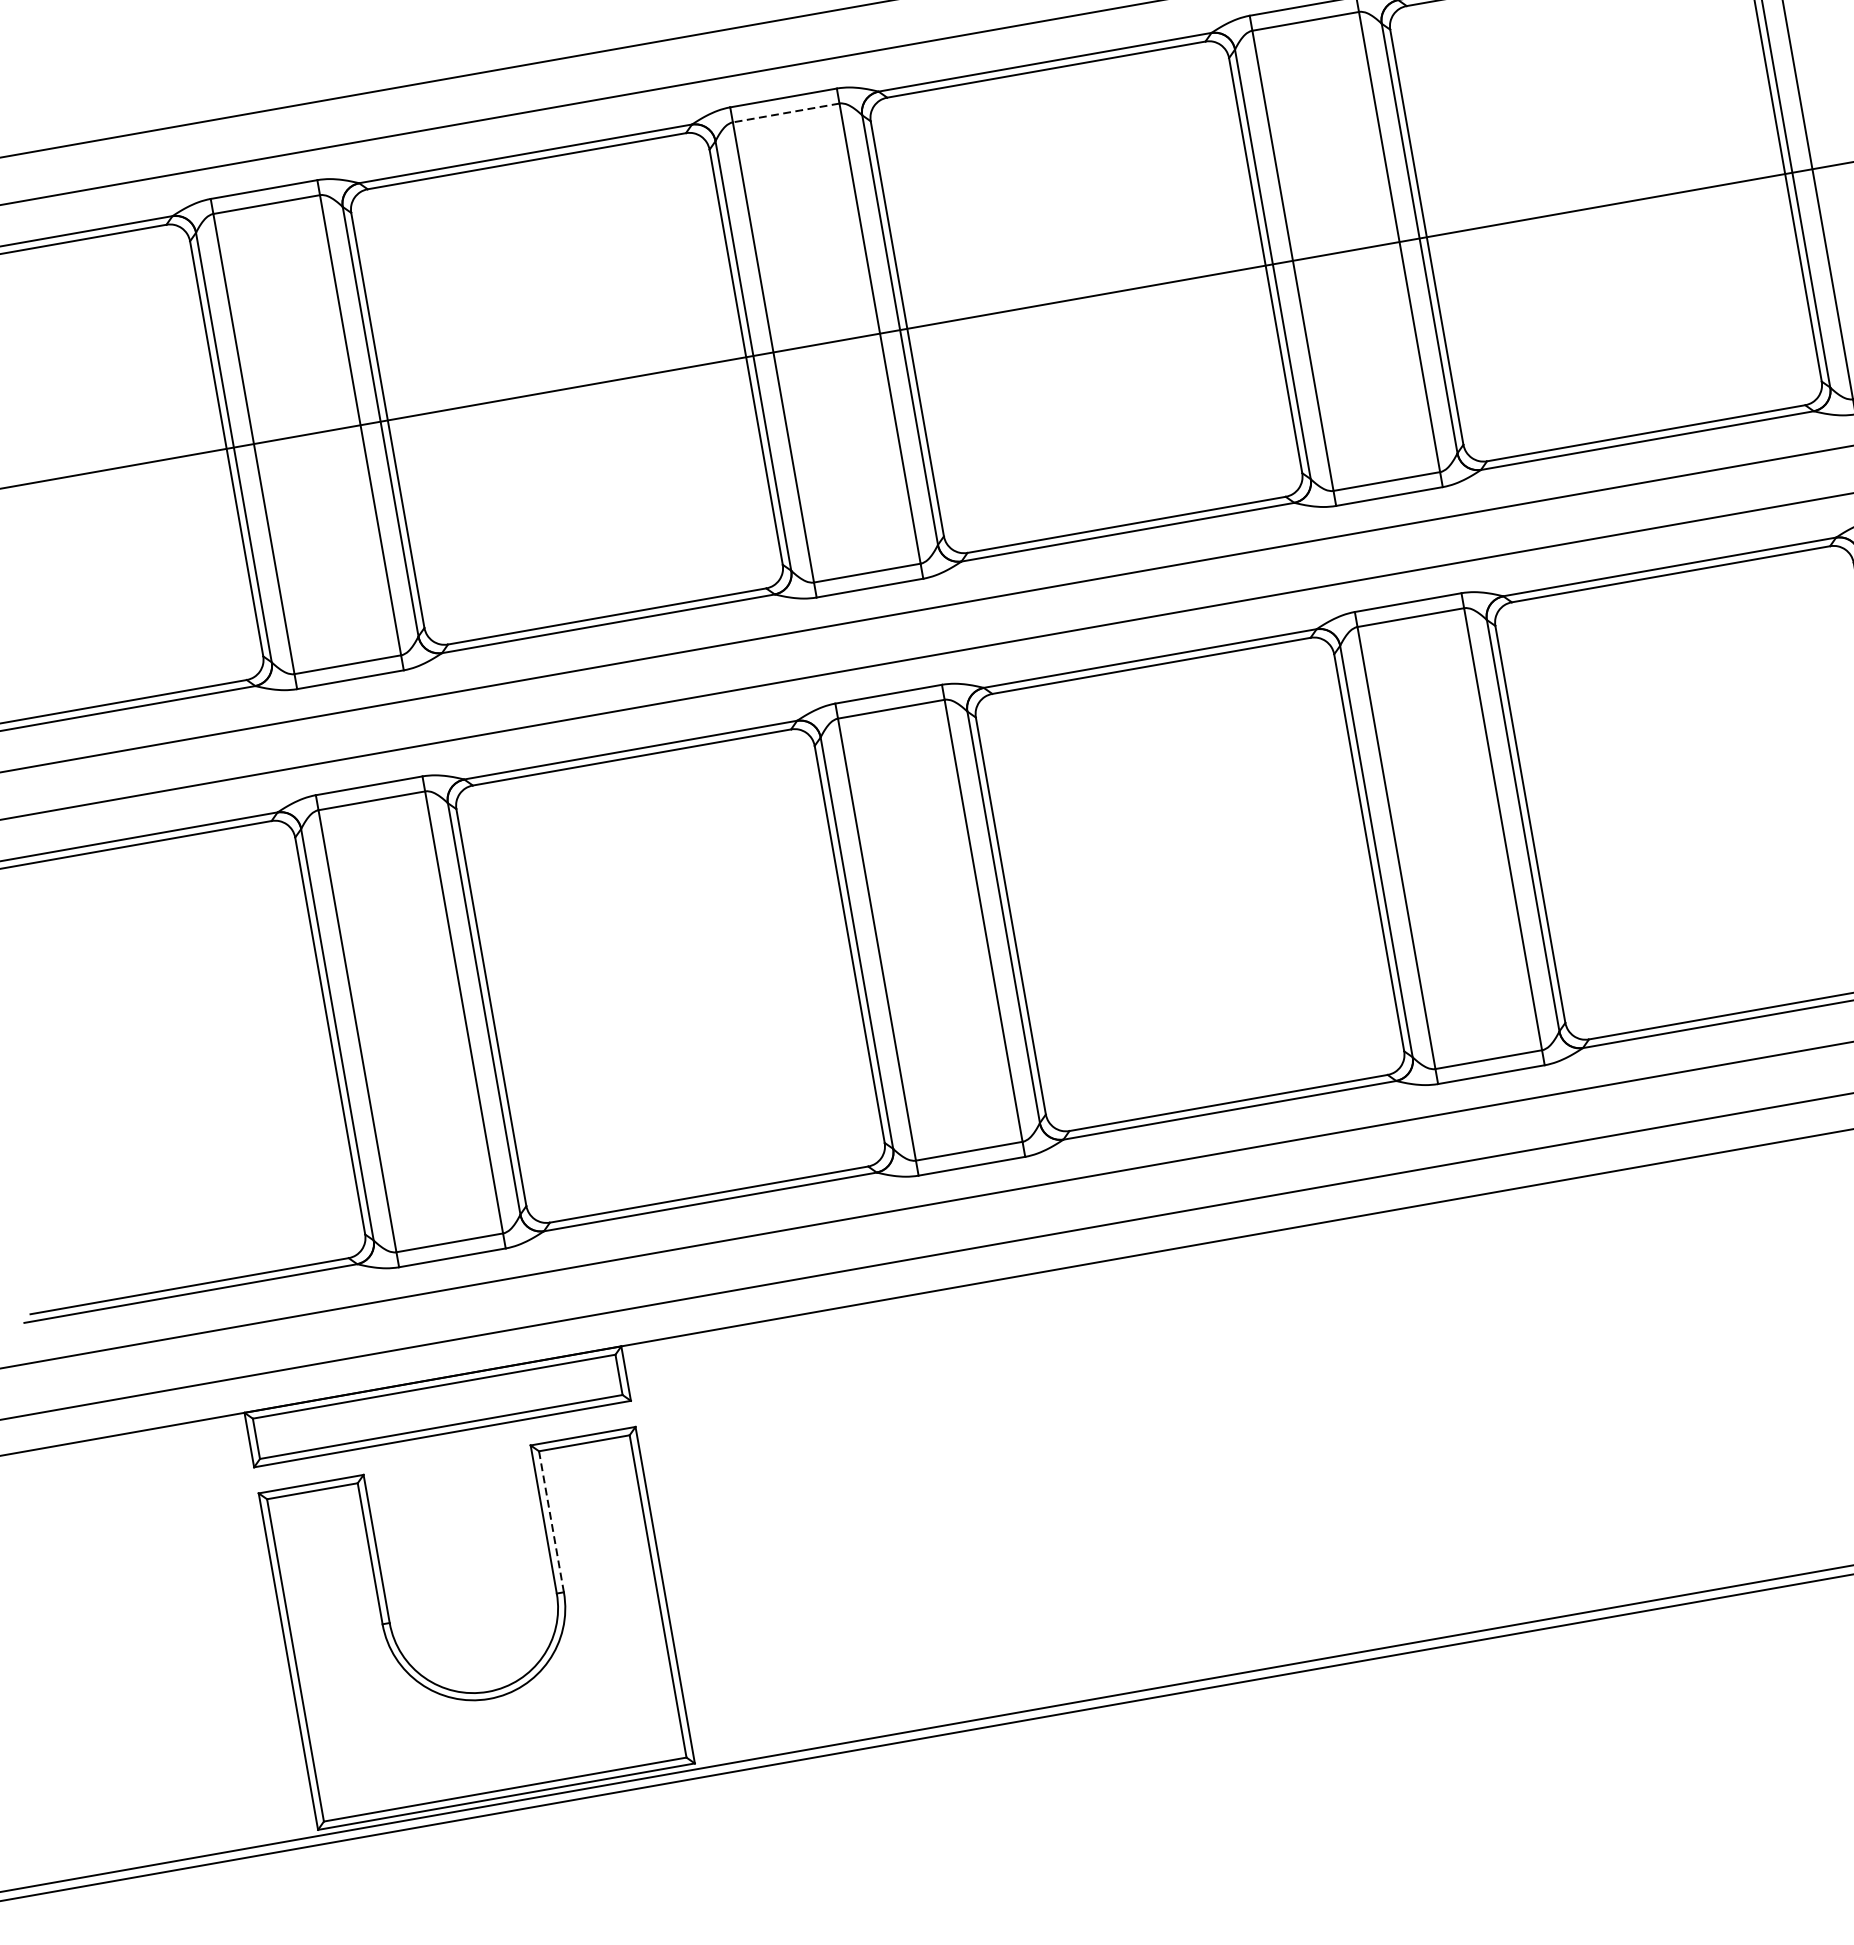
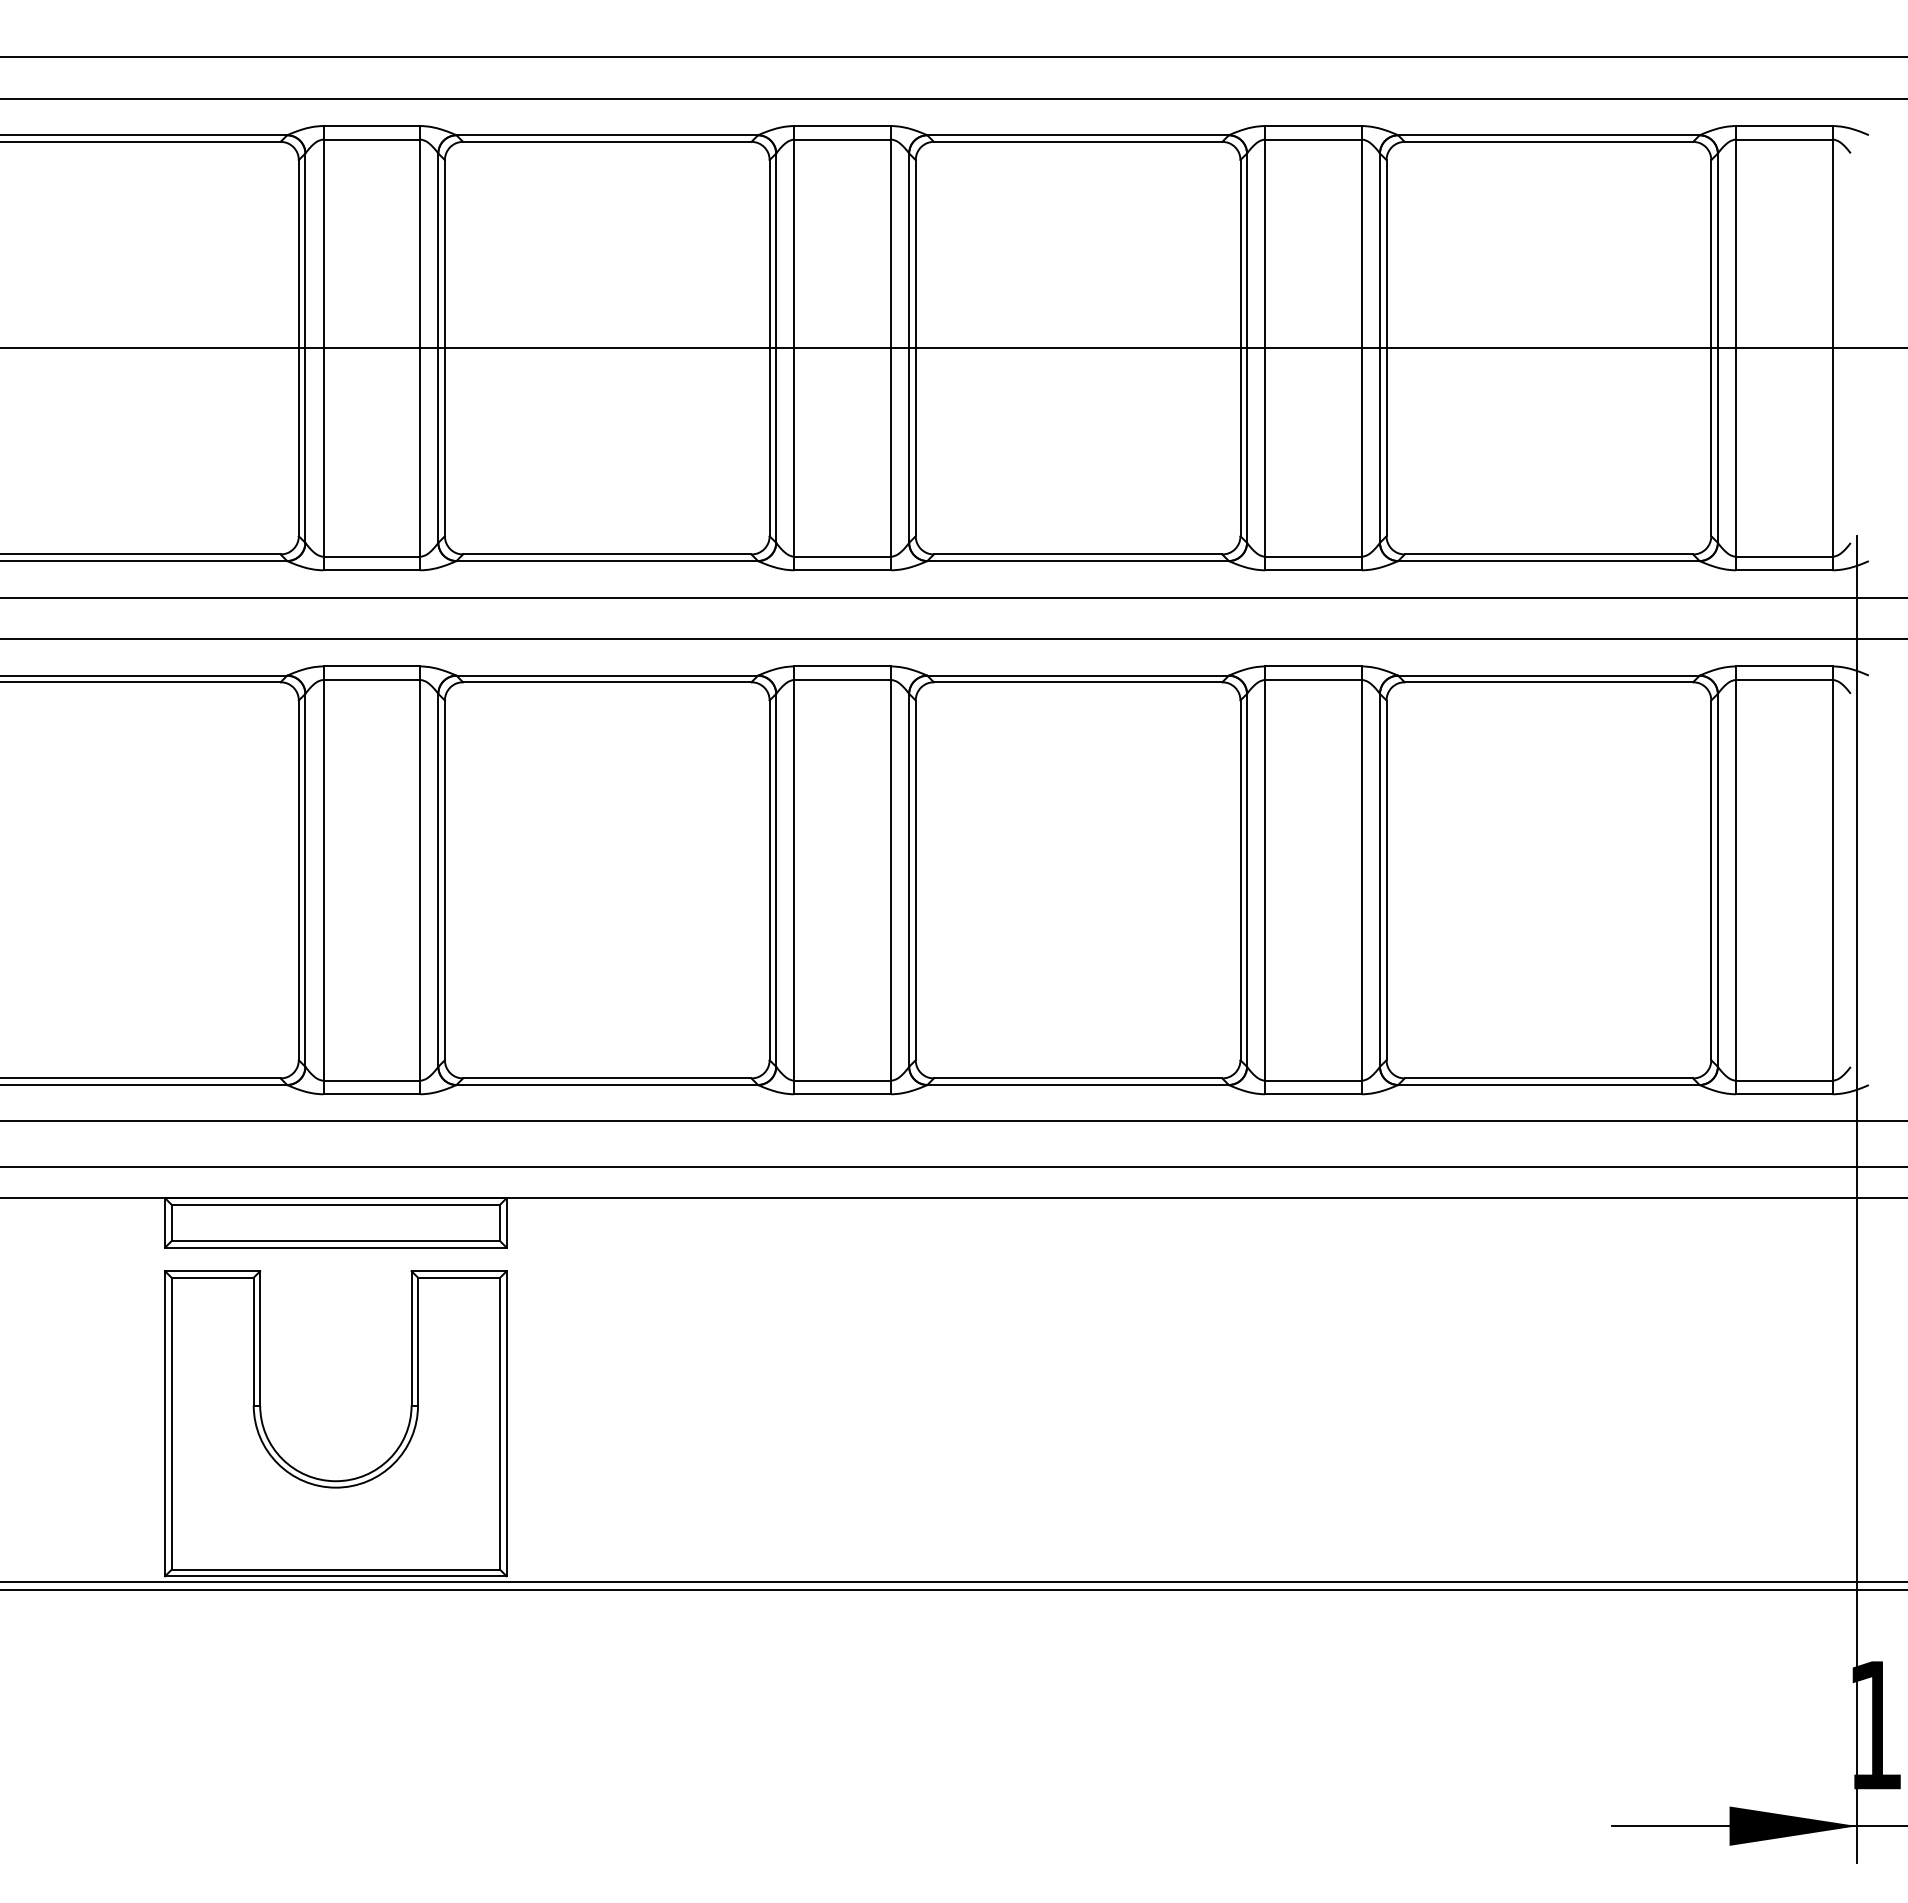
line: (785, 112) -> (842, 139), dashed -> solid
line: (551, 1521) -> (418, 1341), dashed -> solid

